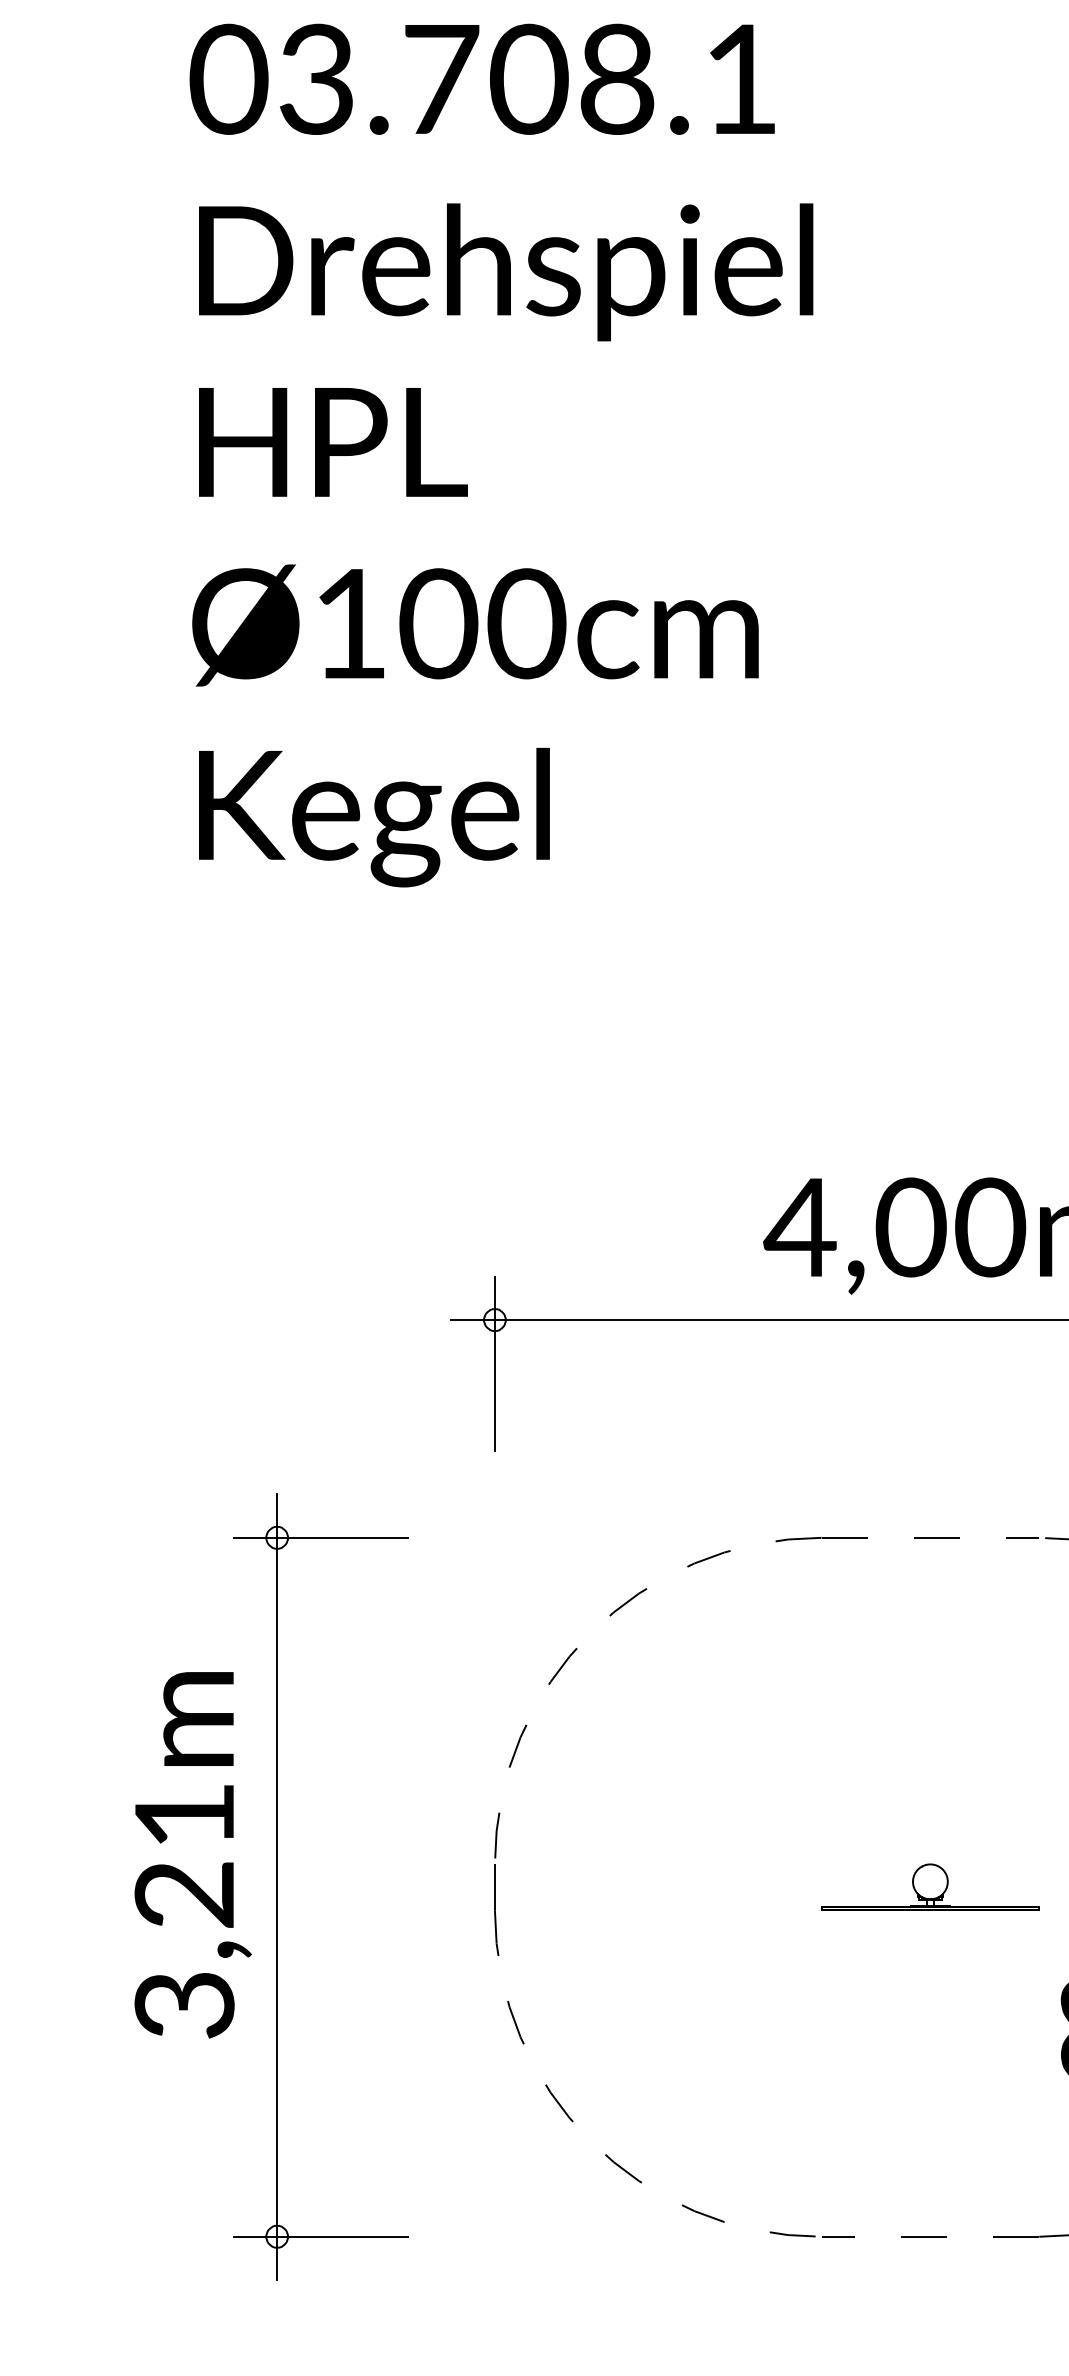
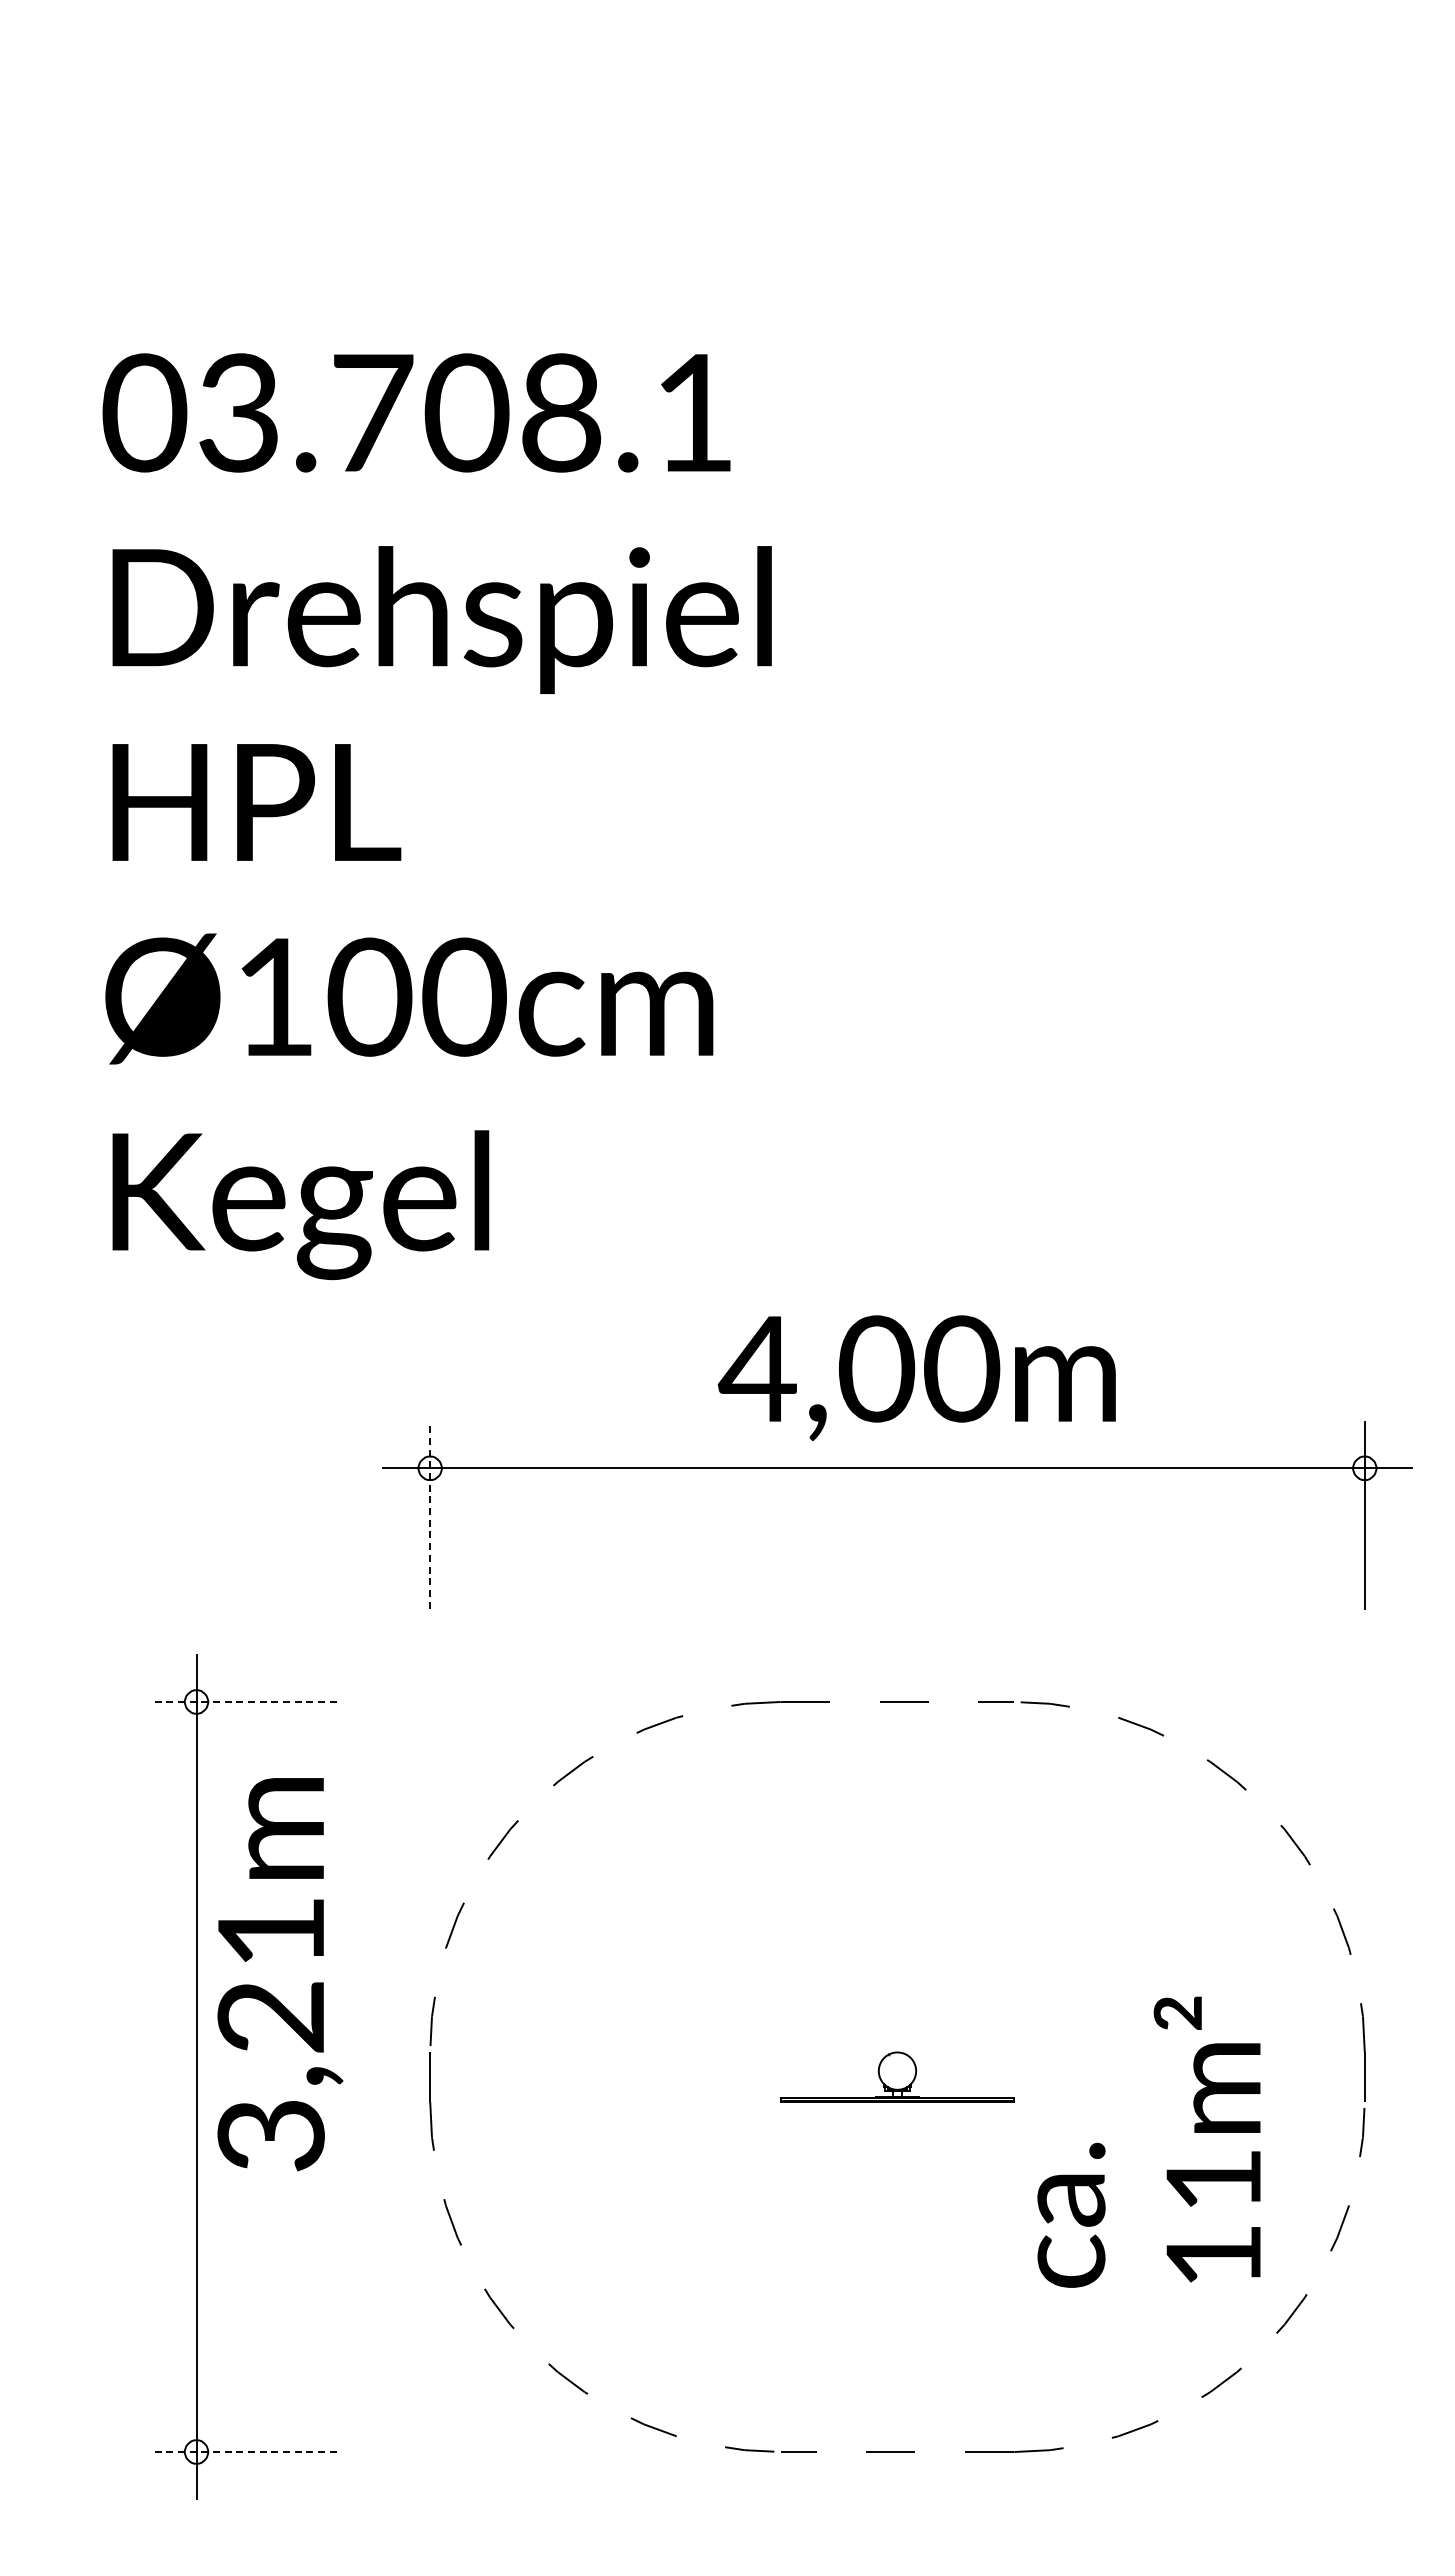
text: (500, 455) -> (436, 816), moved
line: (495, 1363) -> (430, 1514), solid -> dashed
line: (320, 1537) -> (242, 1701), solid -> dashed
text: (193, 1855) -> (280, 1974), moved
line: (320, 2237) -> (242, 2452), solid -> dashed

